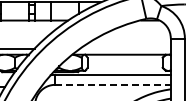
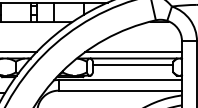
line: (125, 48) -> (133, 51), added
line: (124, 60) -> (132, 64), added
line: (113, 84) -> (120, 90), dashed -> solid

